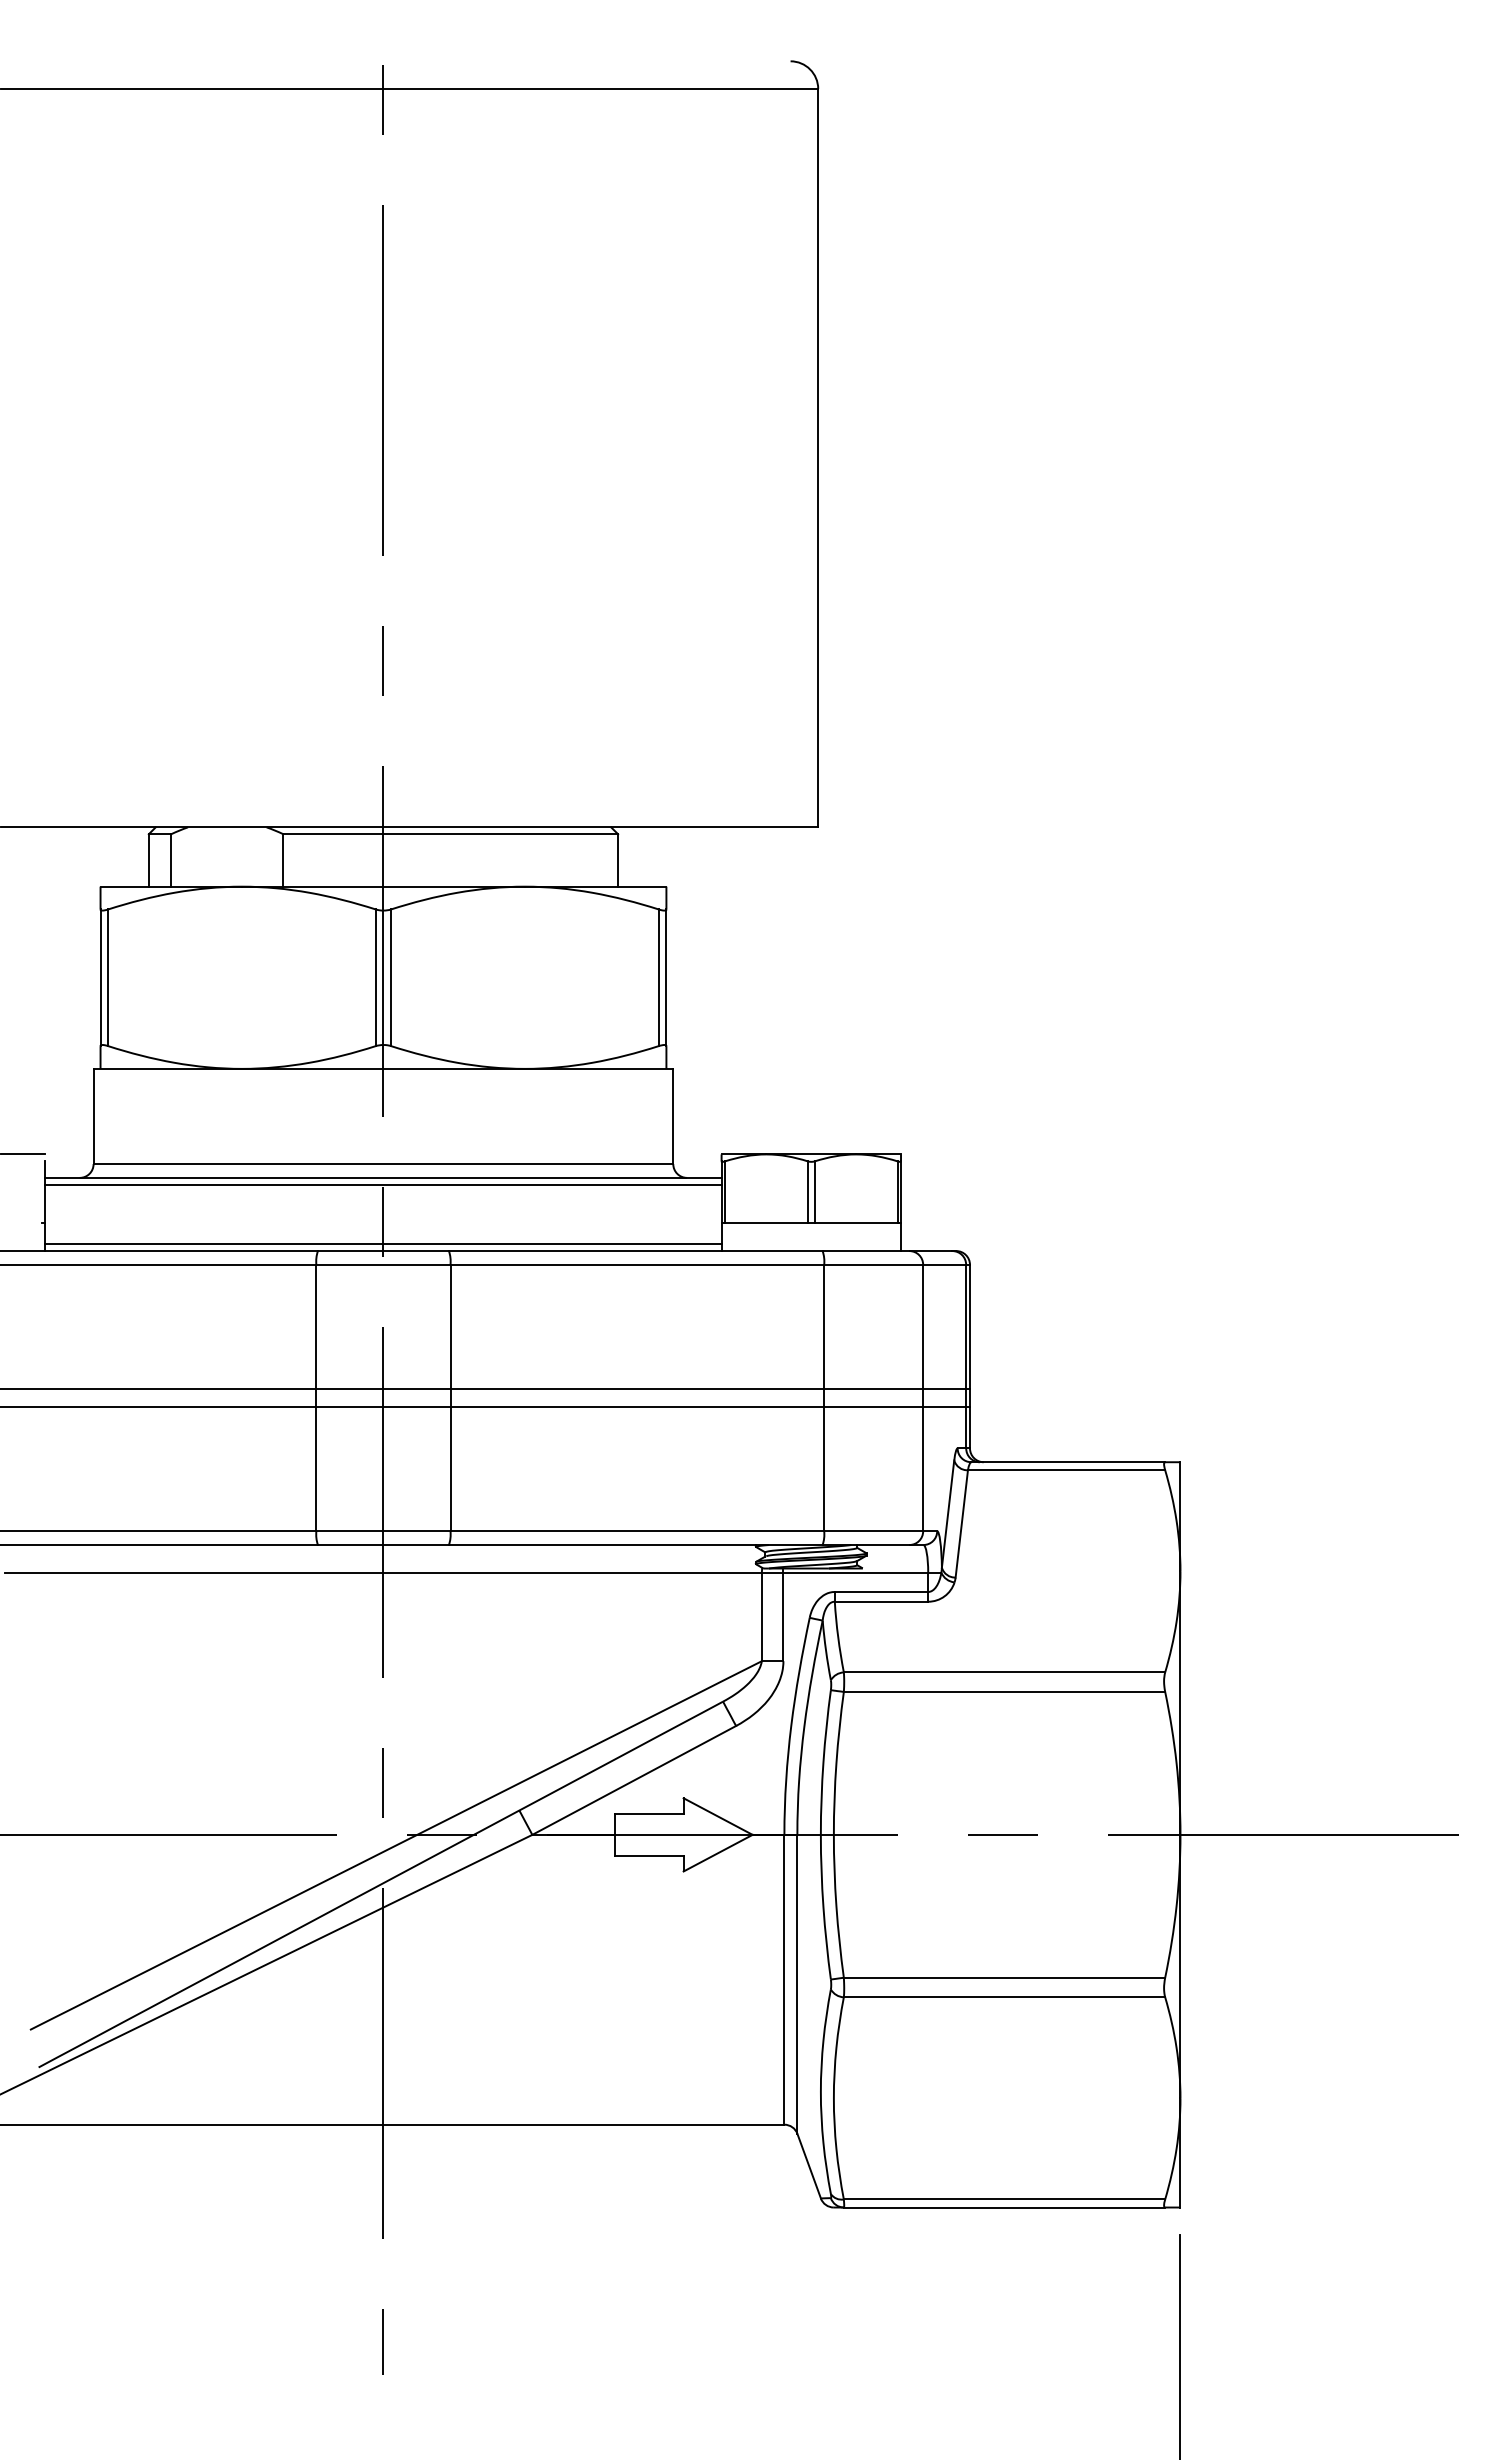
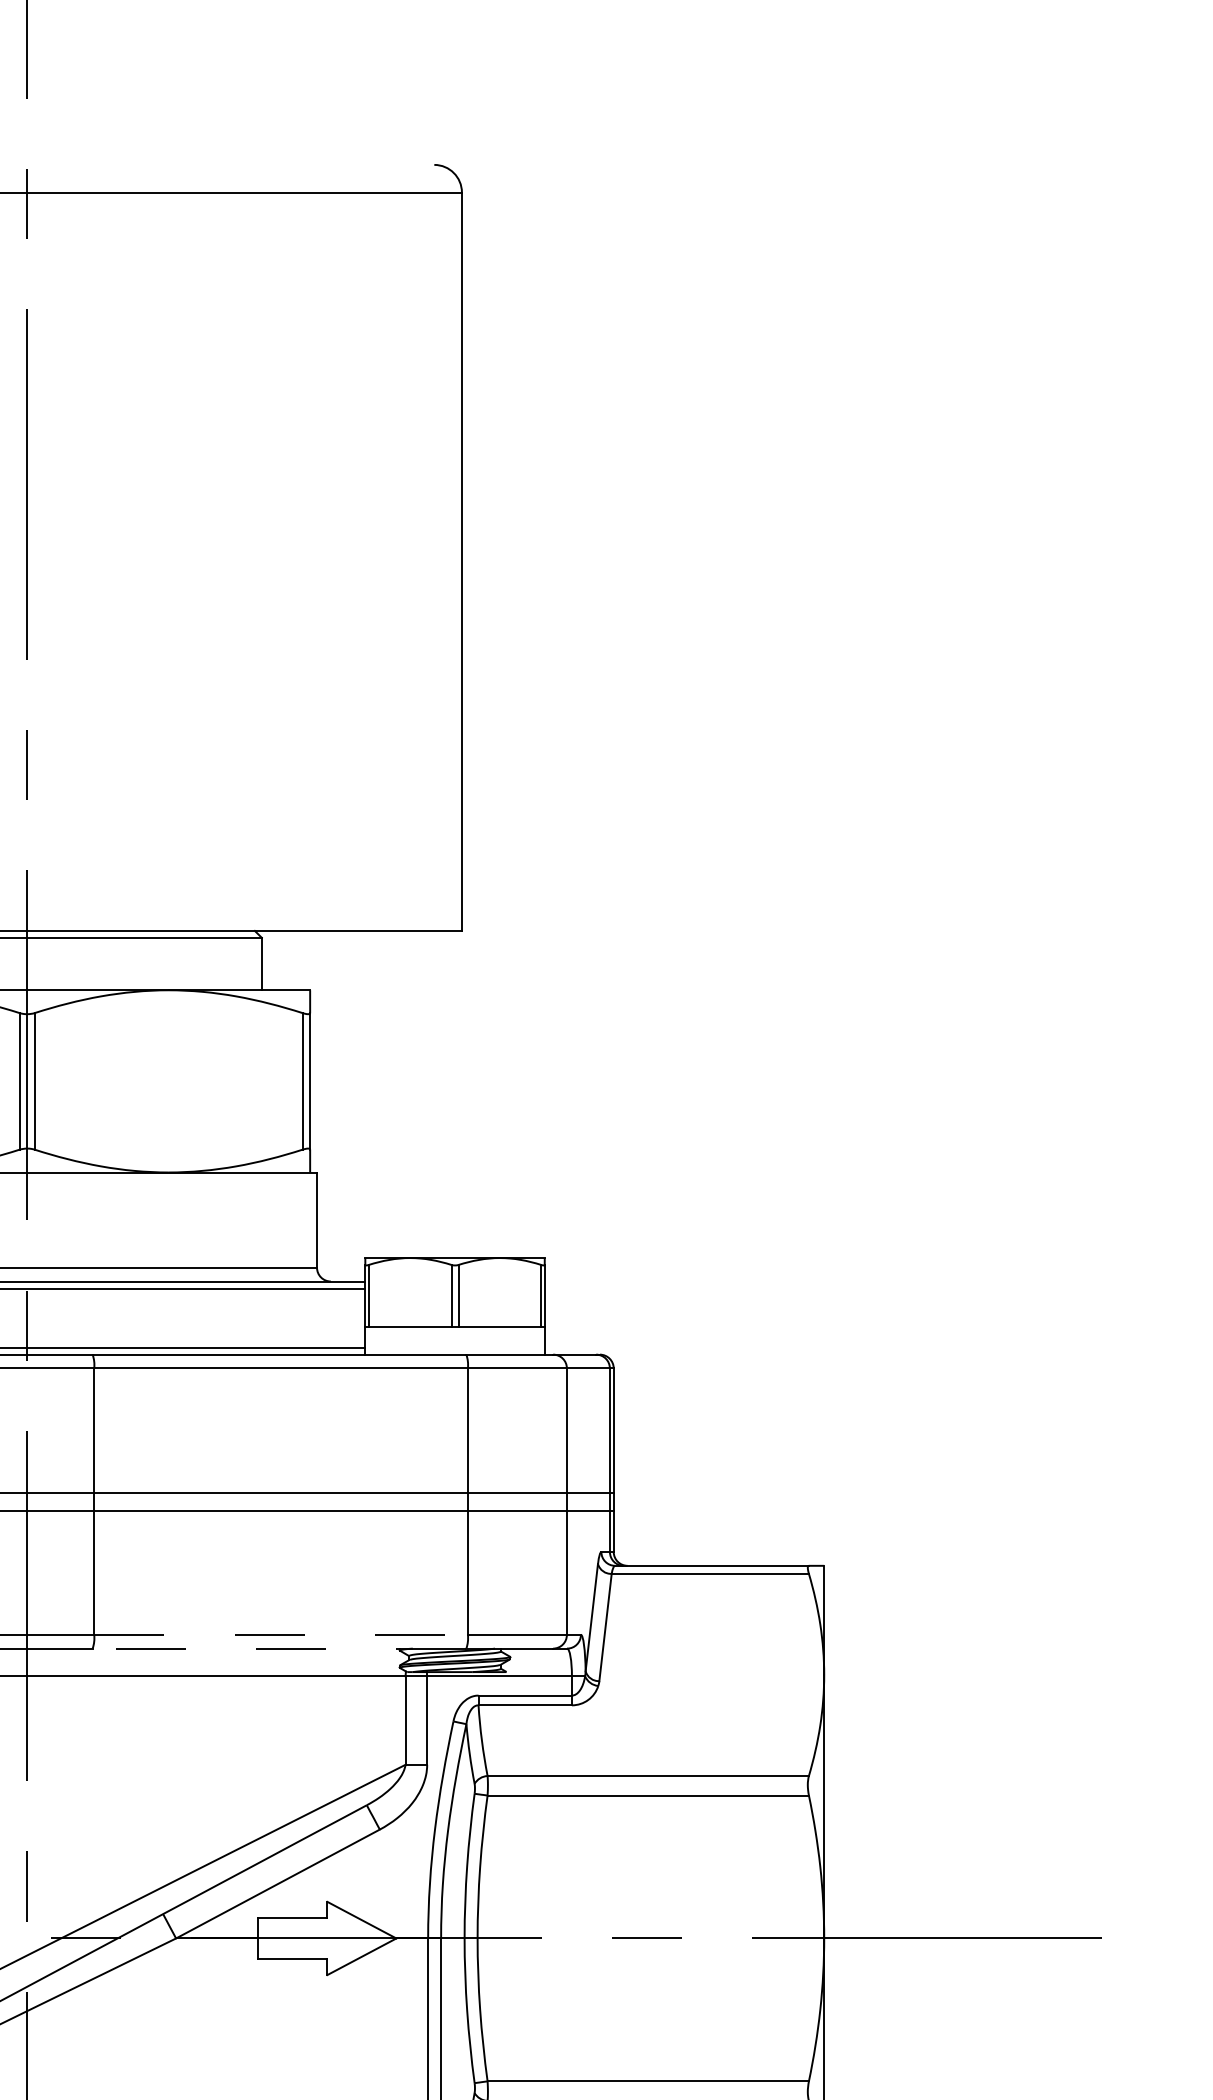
line: (637, 1531) -> (281, 1635), solid -> dashed
line: (635, 1545) -> (279, 1649), solid -> dashed

